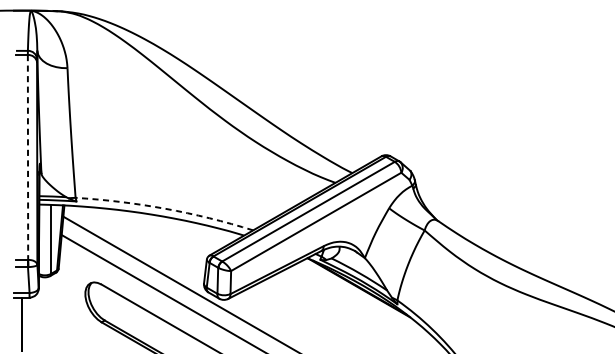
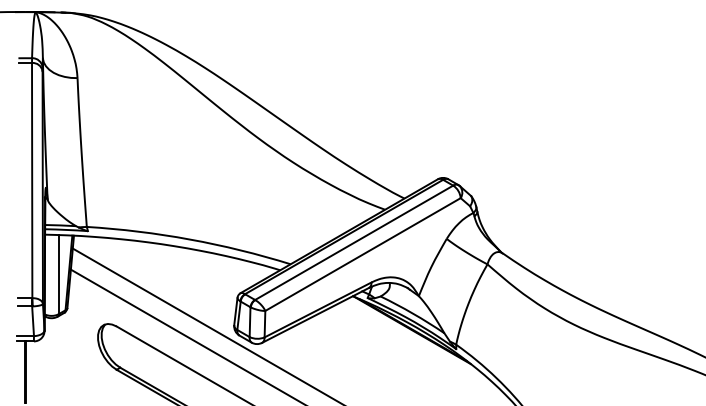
line: (28, 157) -> (32, 180), dashed -> solid
arc: (165, 208) -> (189, 239), dashed -> solid

